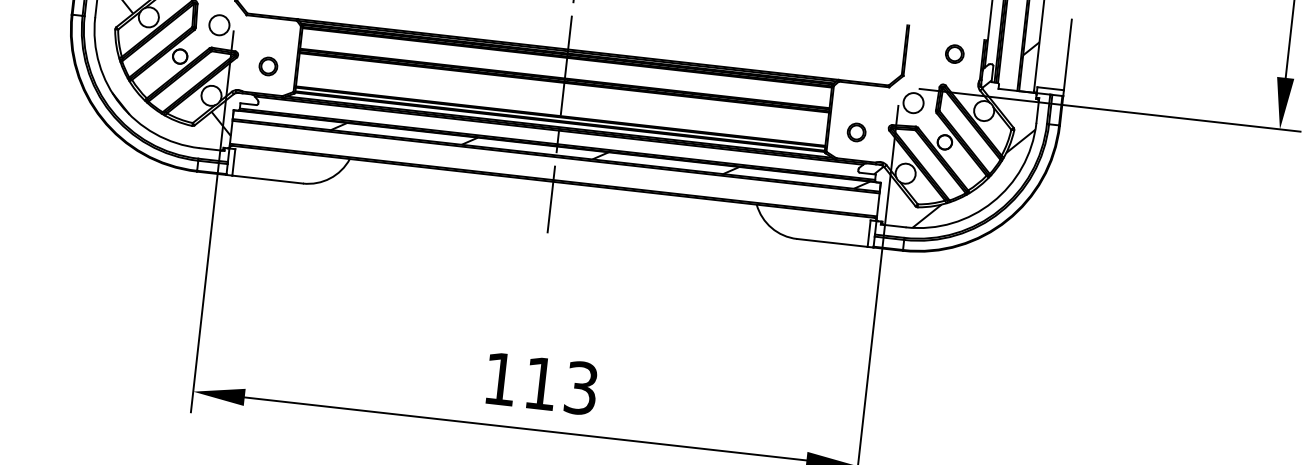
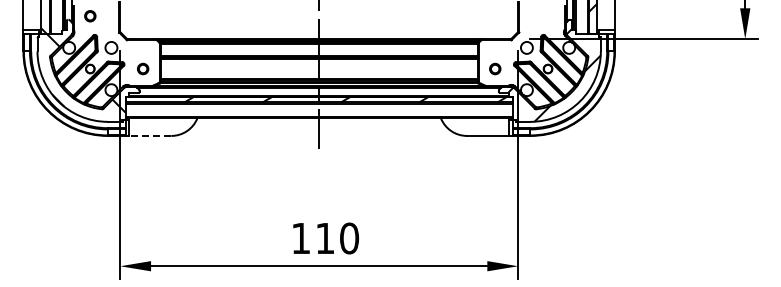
part: (953, 54) -> (547, 16), removed
line: (266, 178) -> (149, 135), solid -> dashed
text: (581, 388) -> (349, 238), 113 -> 110

